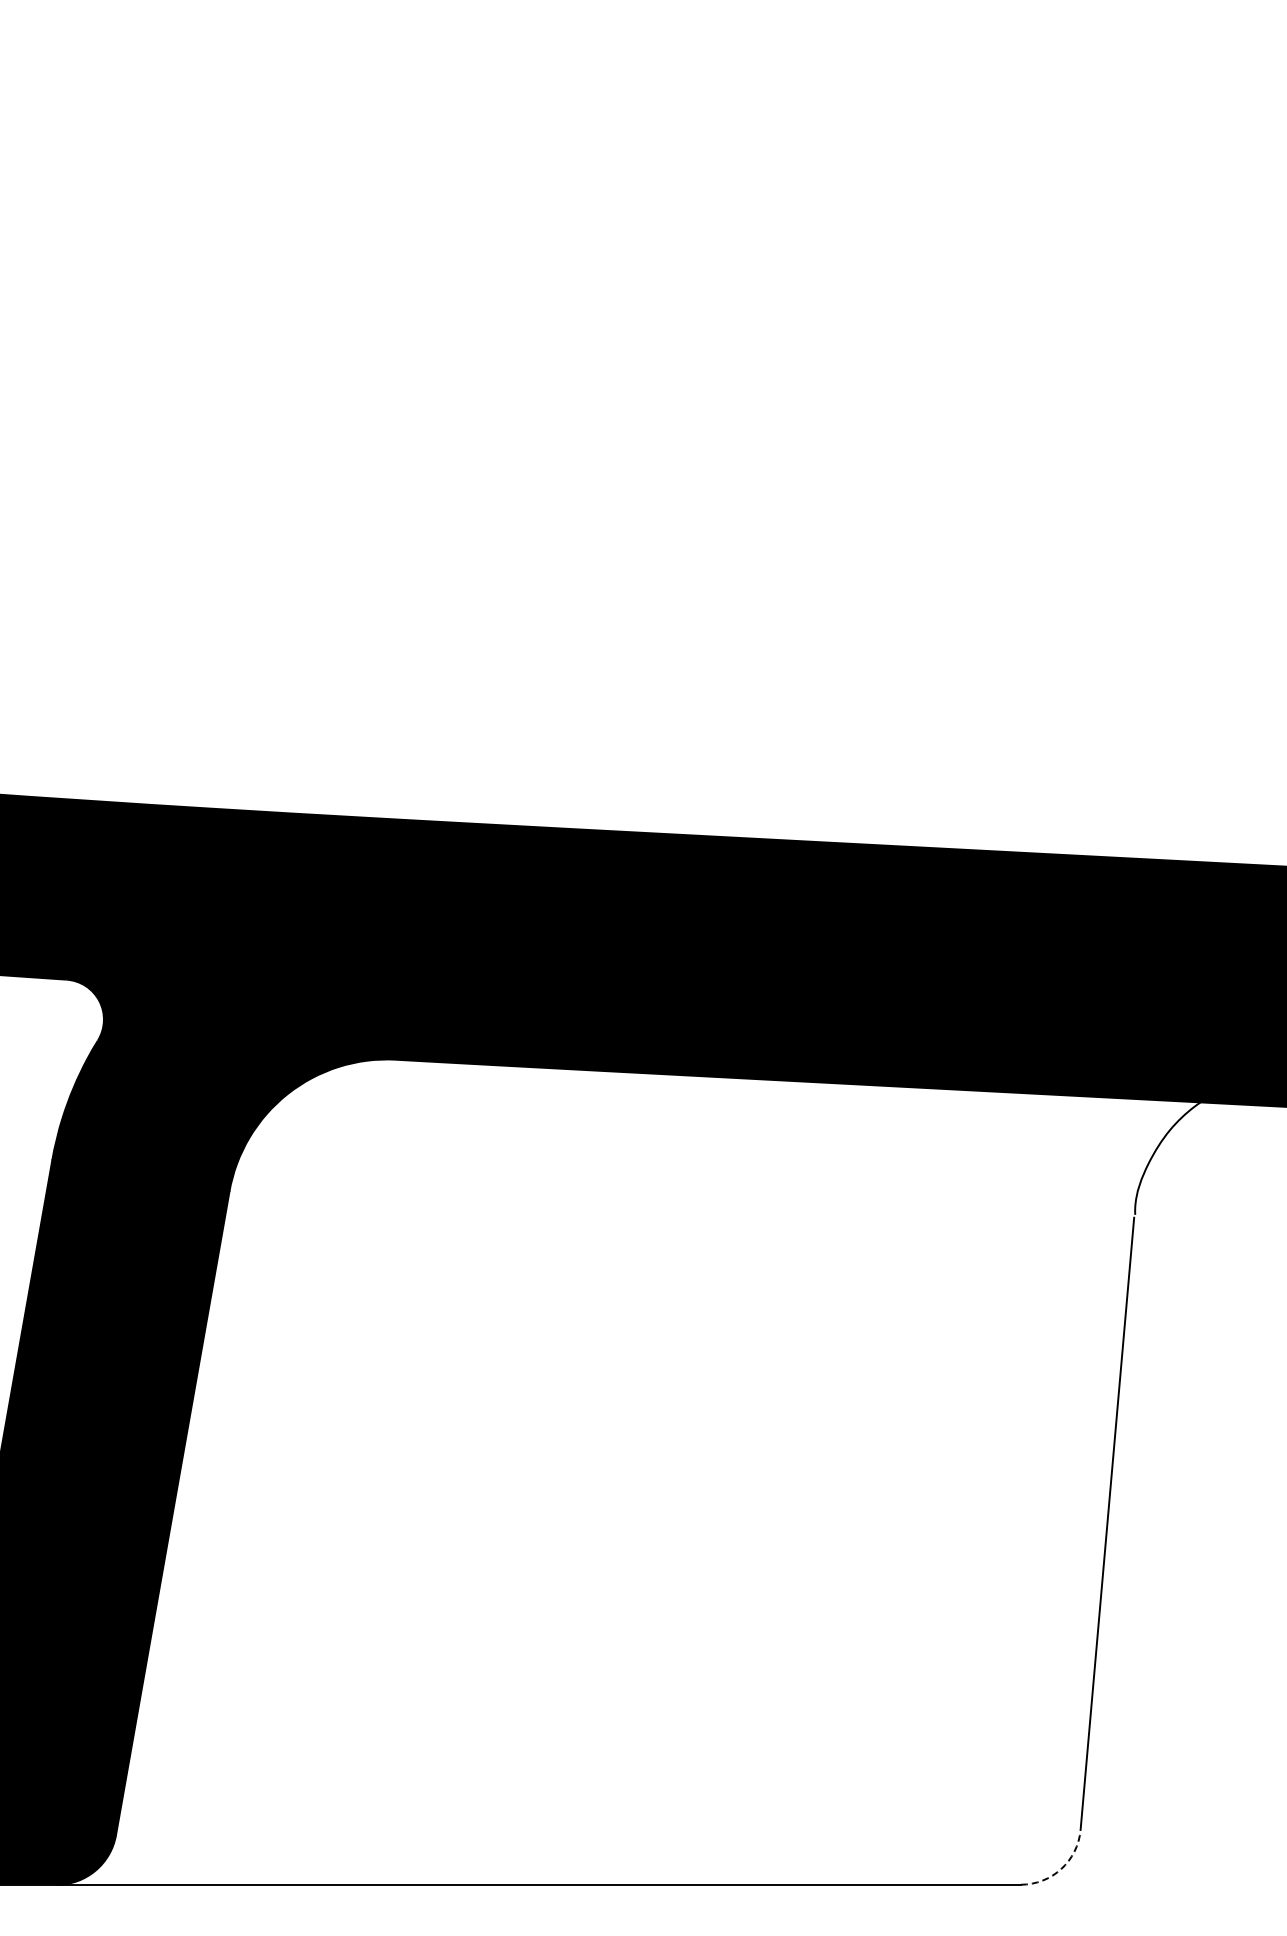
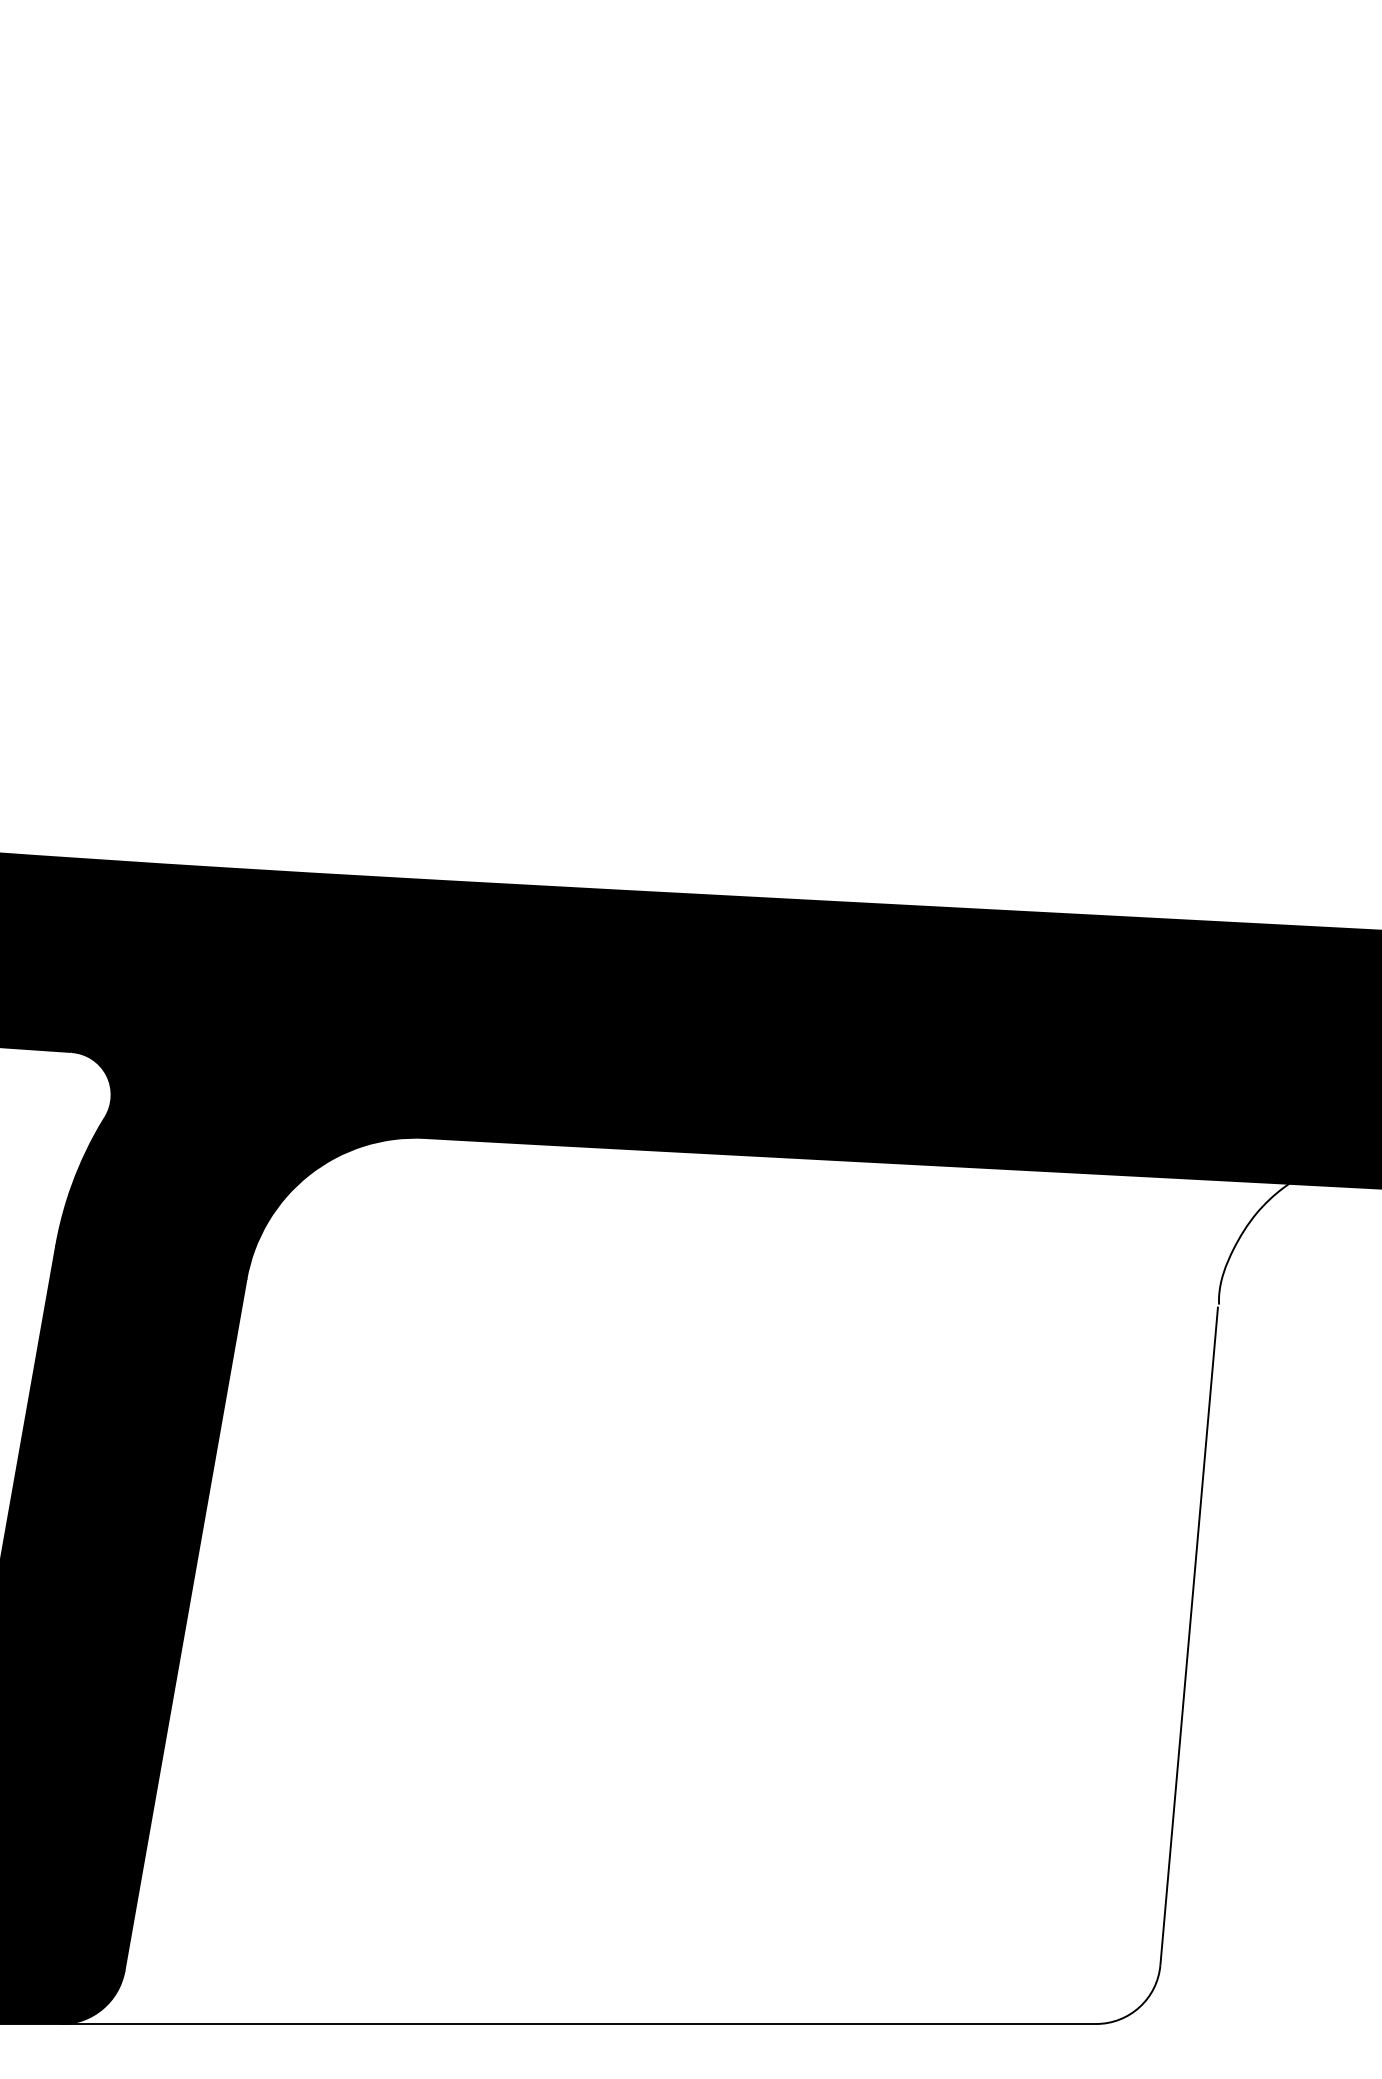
arc: (1061, 1868) -> (1139, 2006), dashed -> solid

